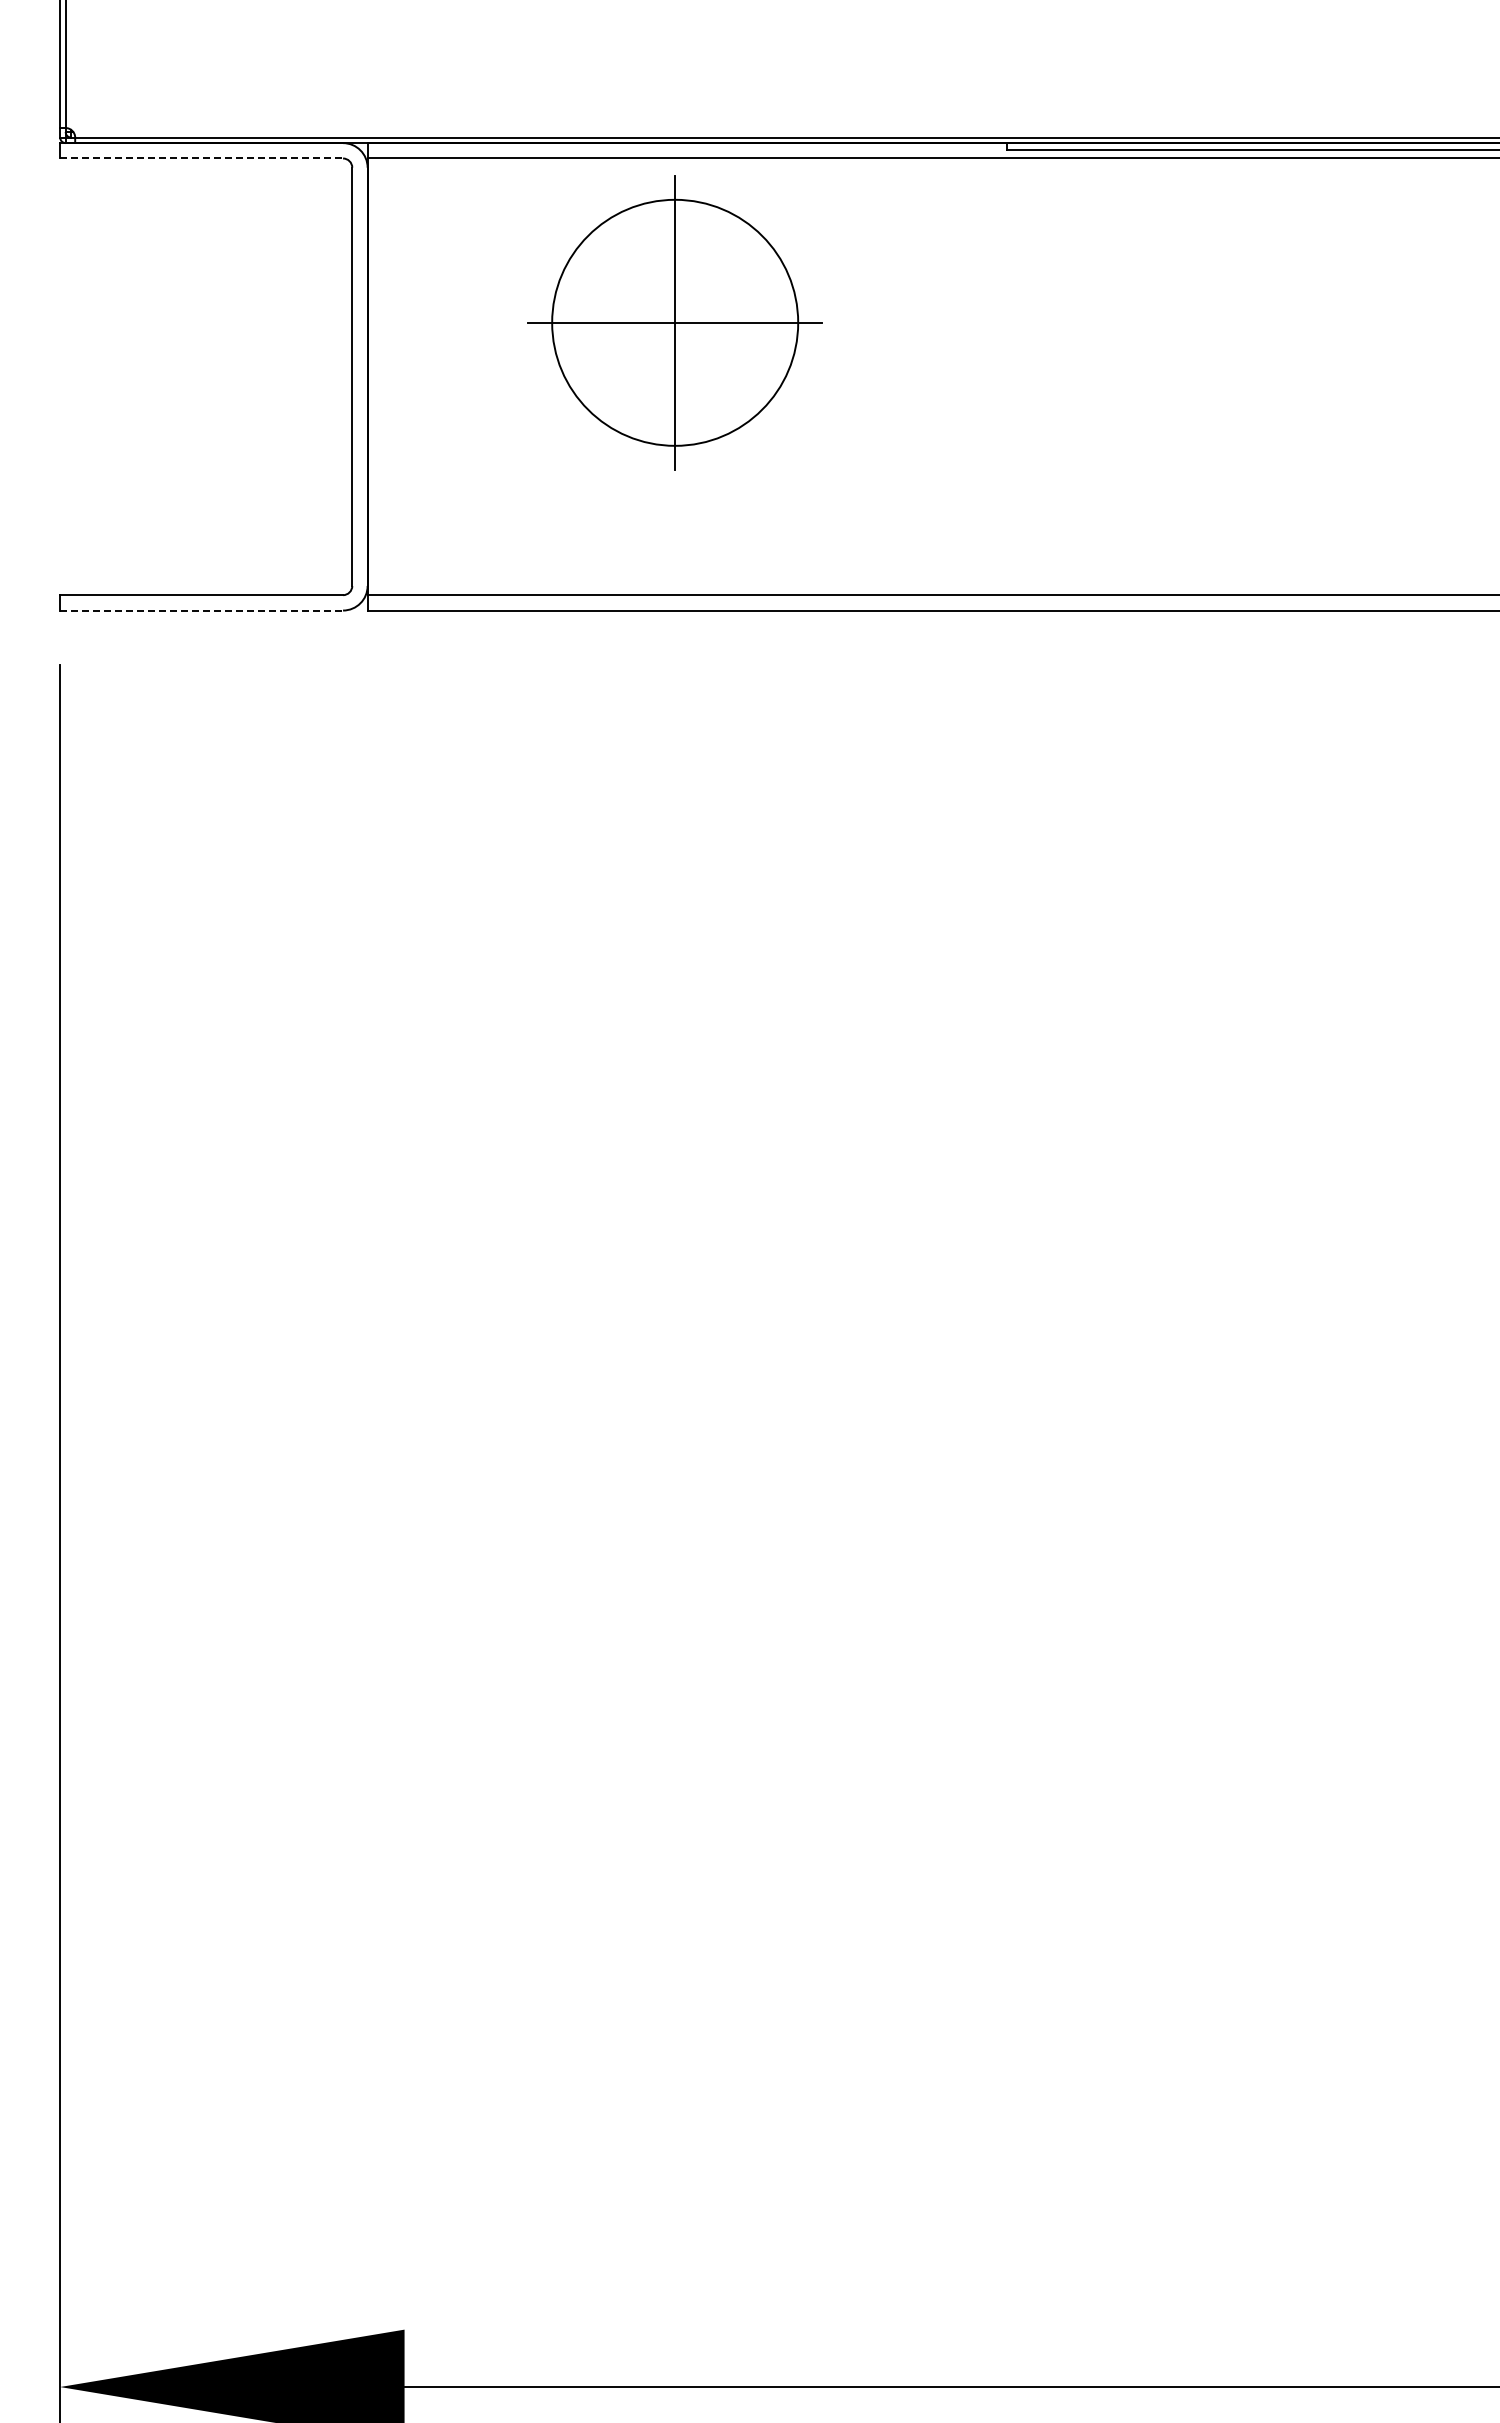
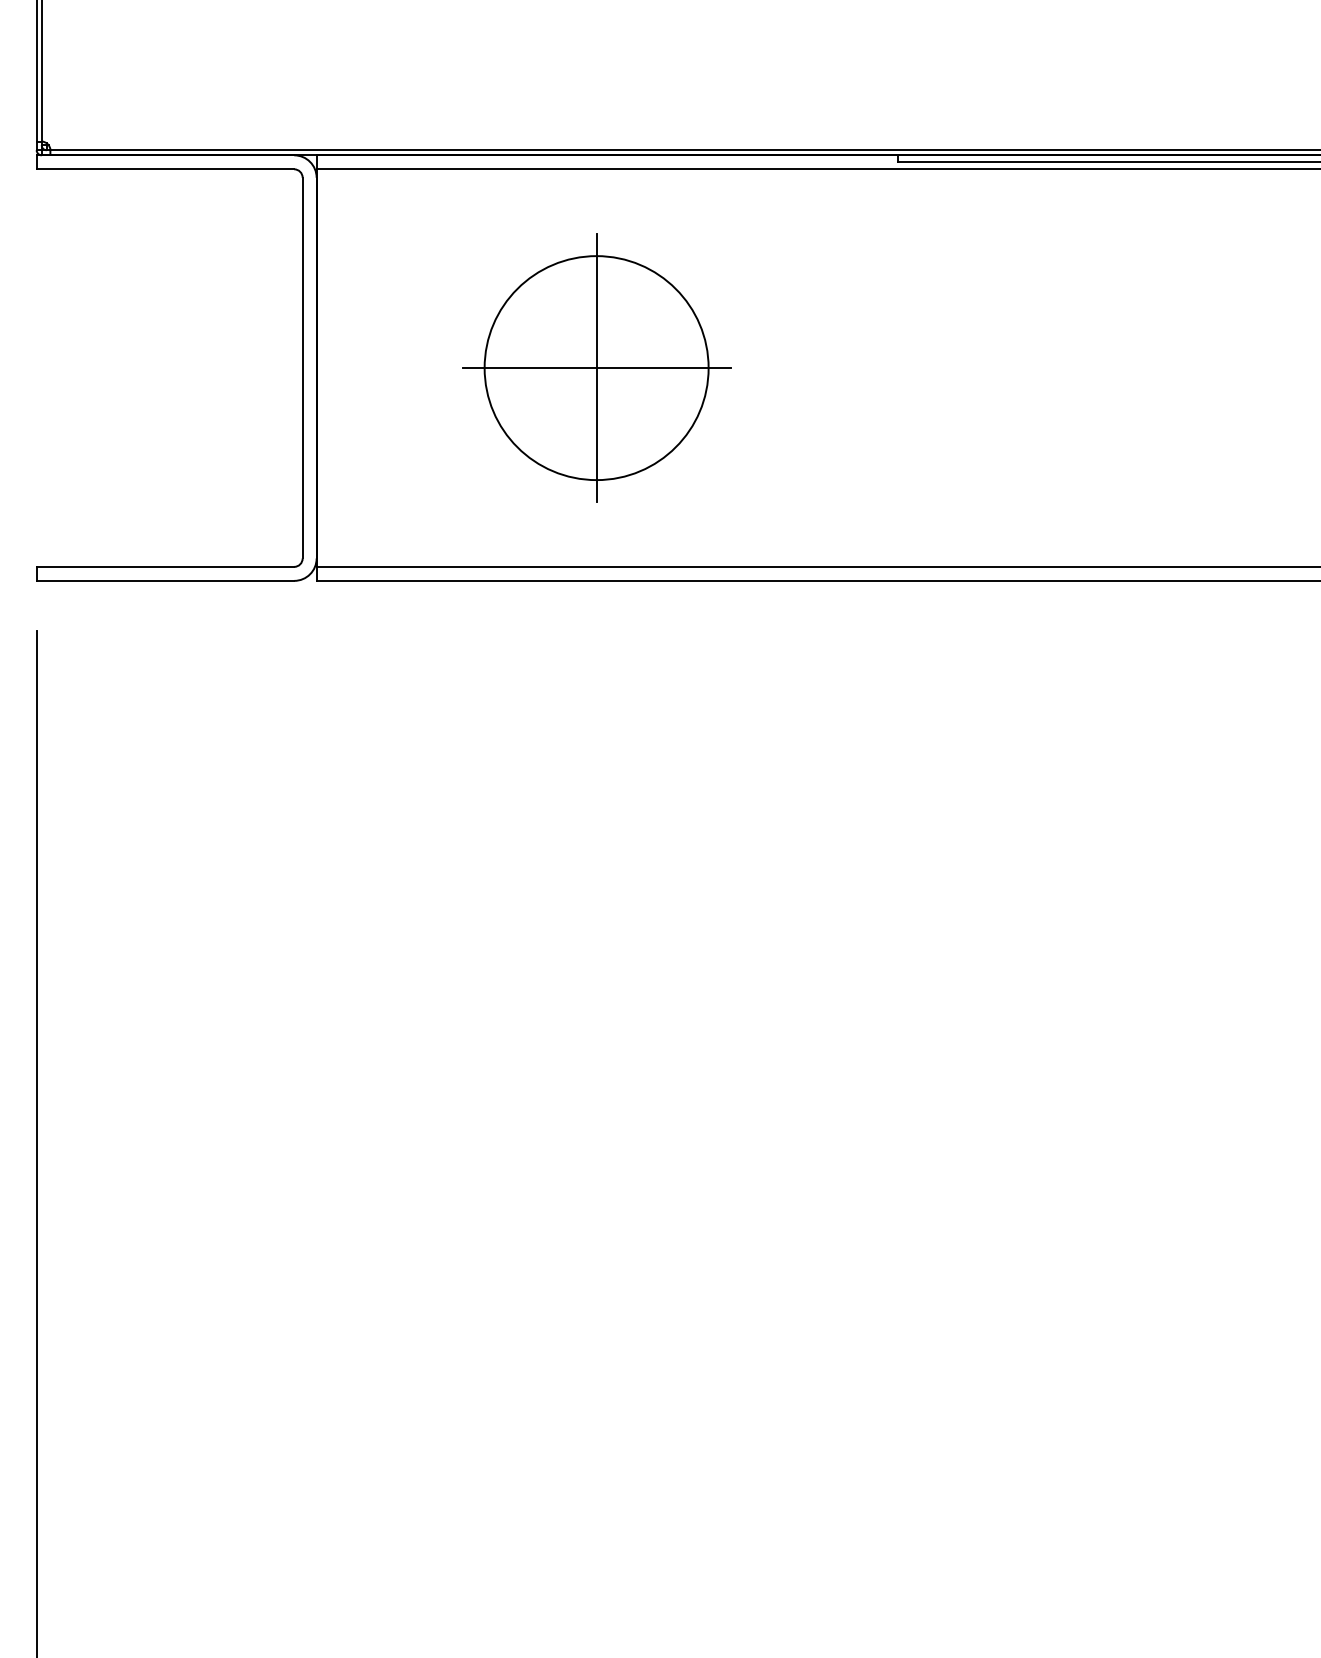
line: (202, 158) -> (166, 169), dashed -> solid
part: (674, 322) -> (596, 367), moved
line: (202, 610) -> (166, 580), dashed -> solid

